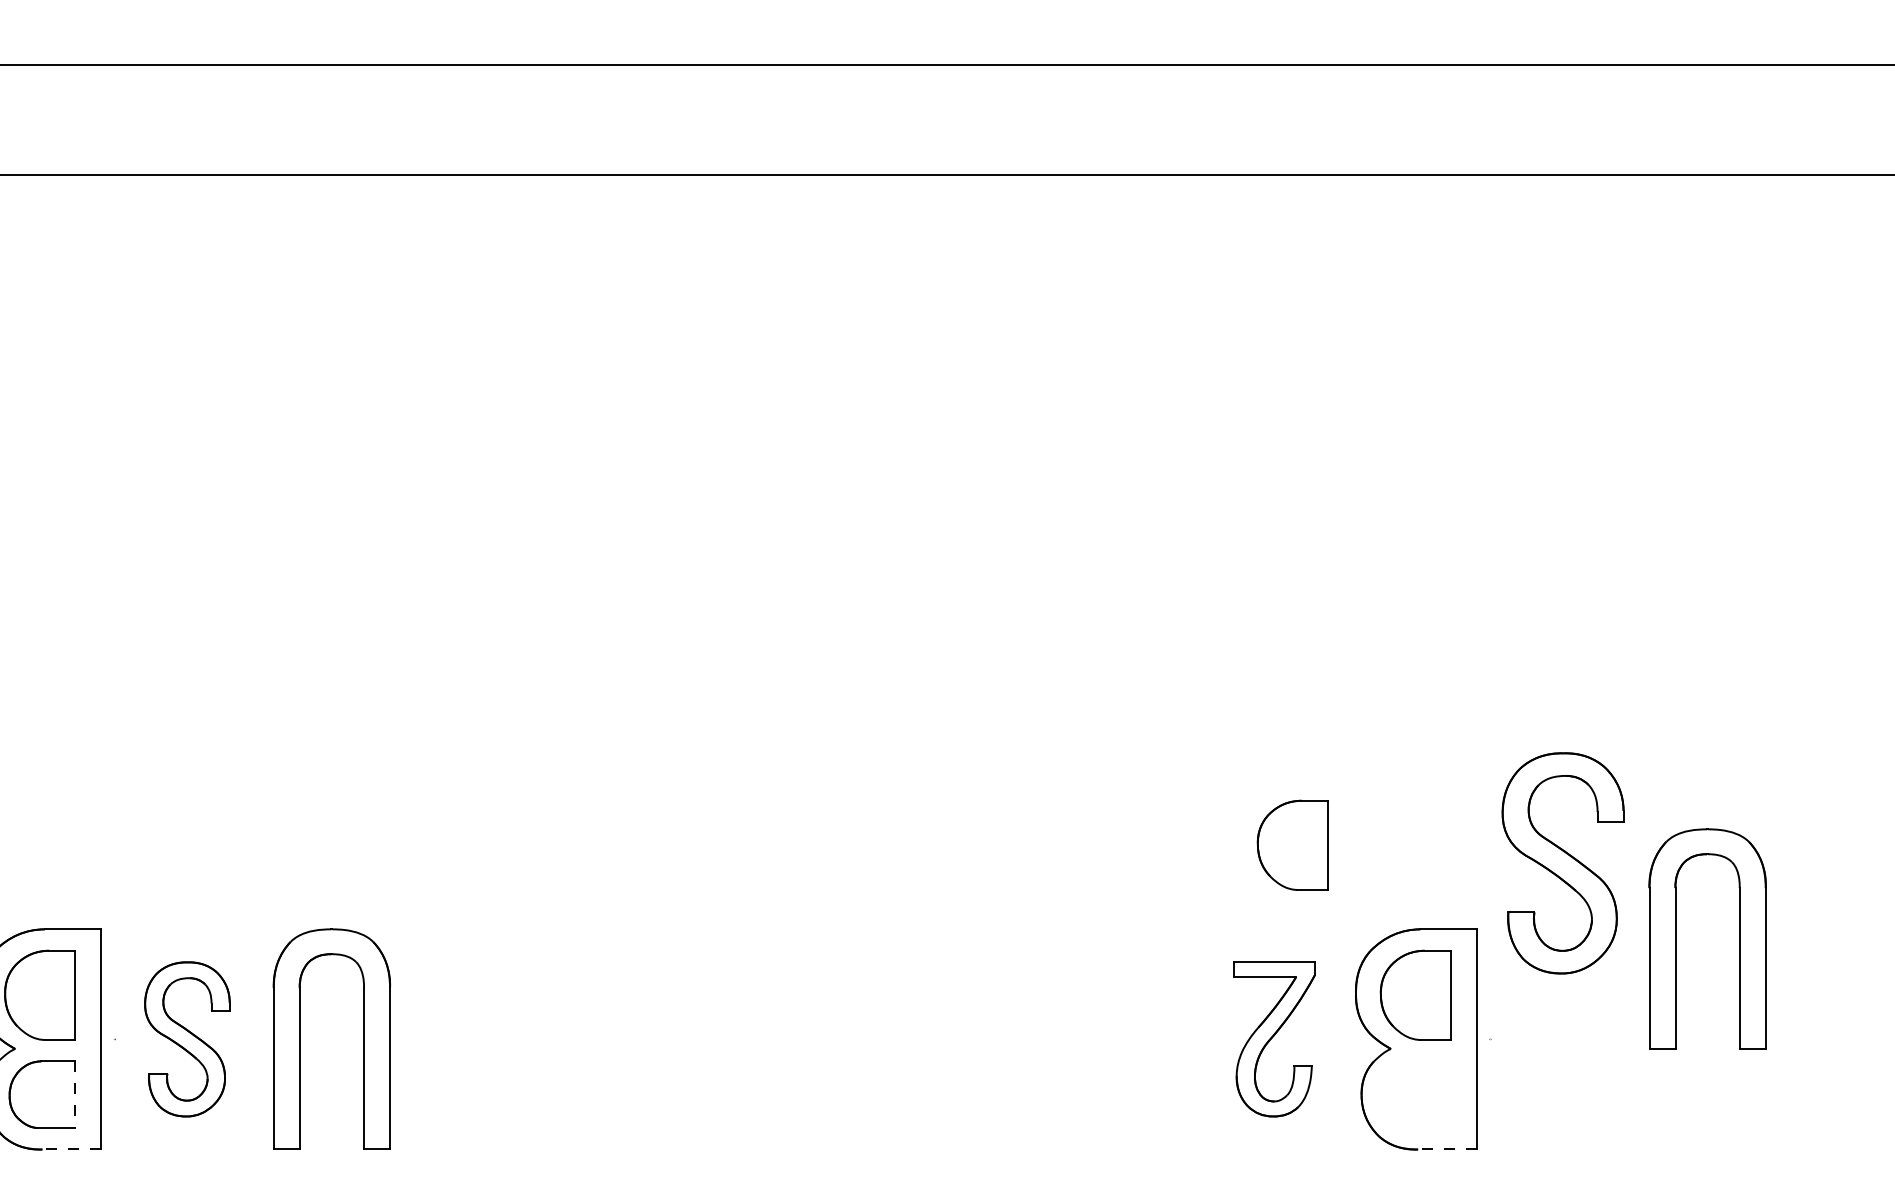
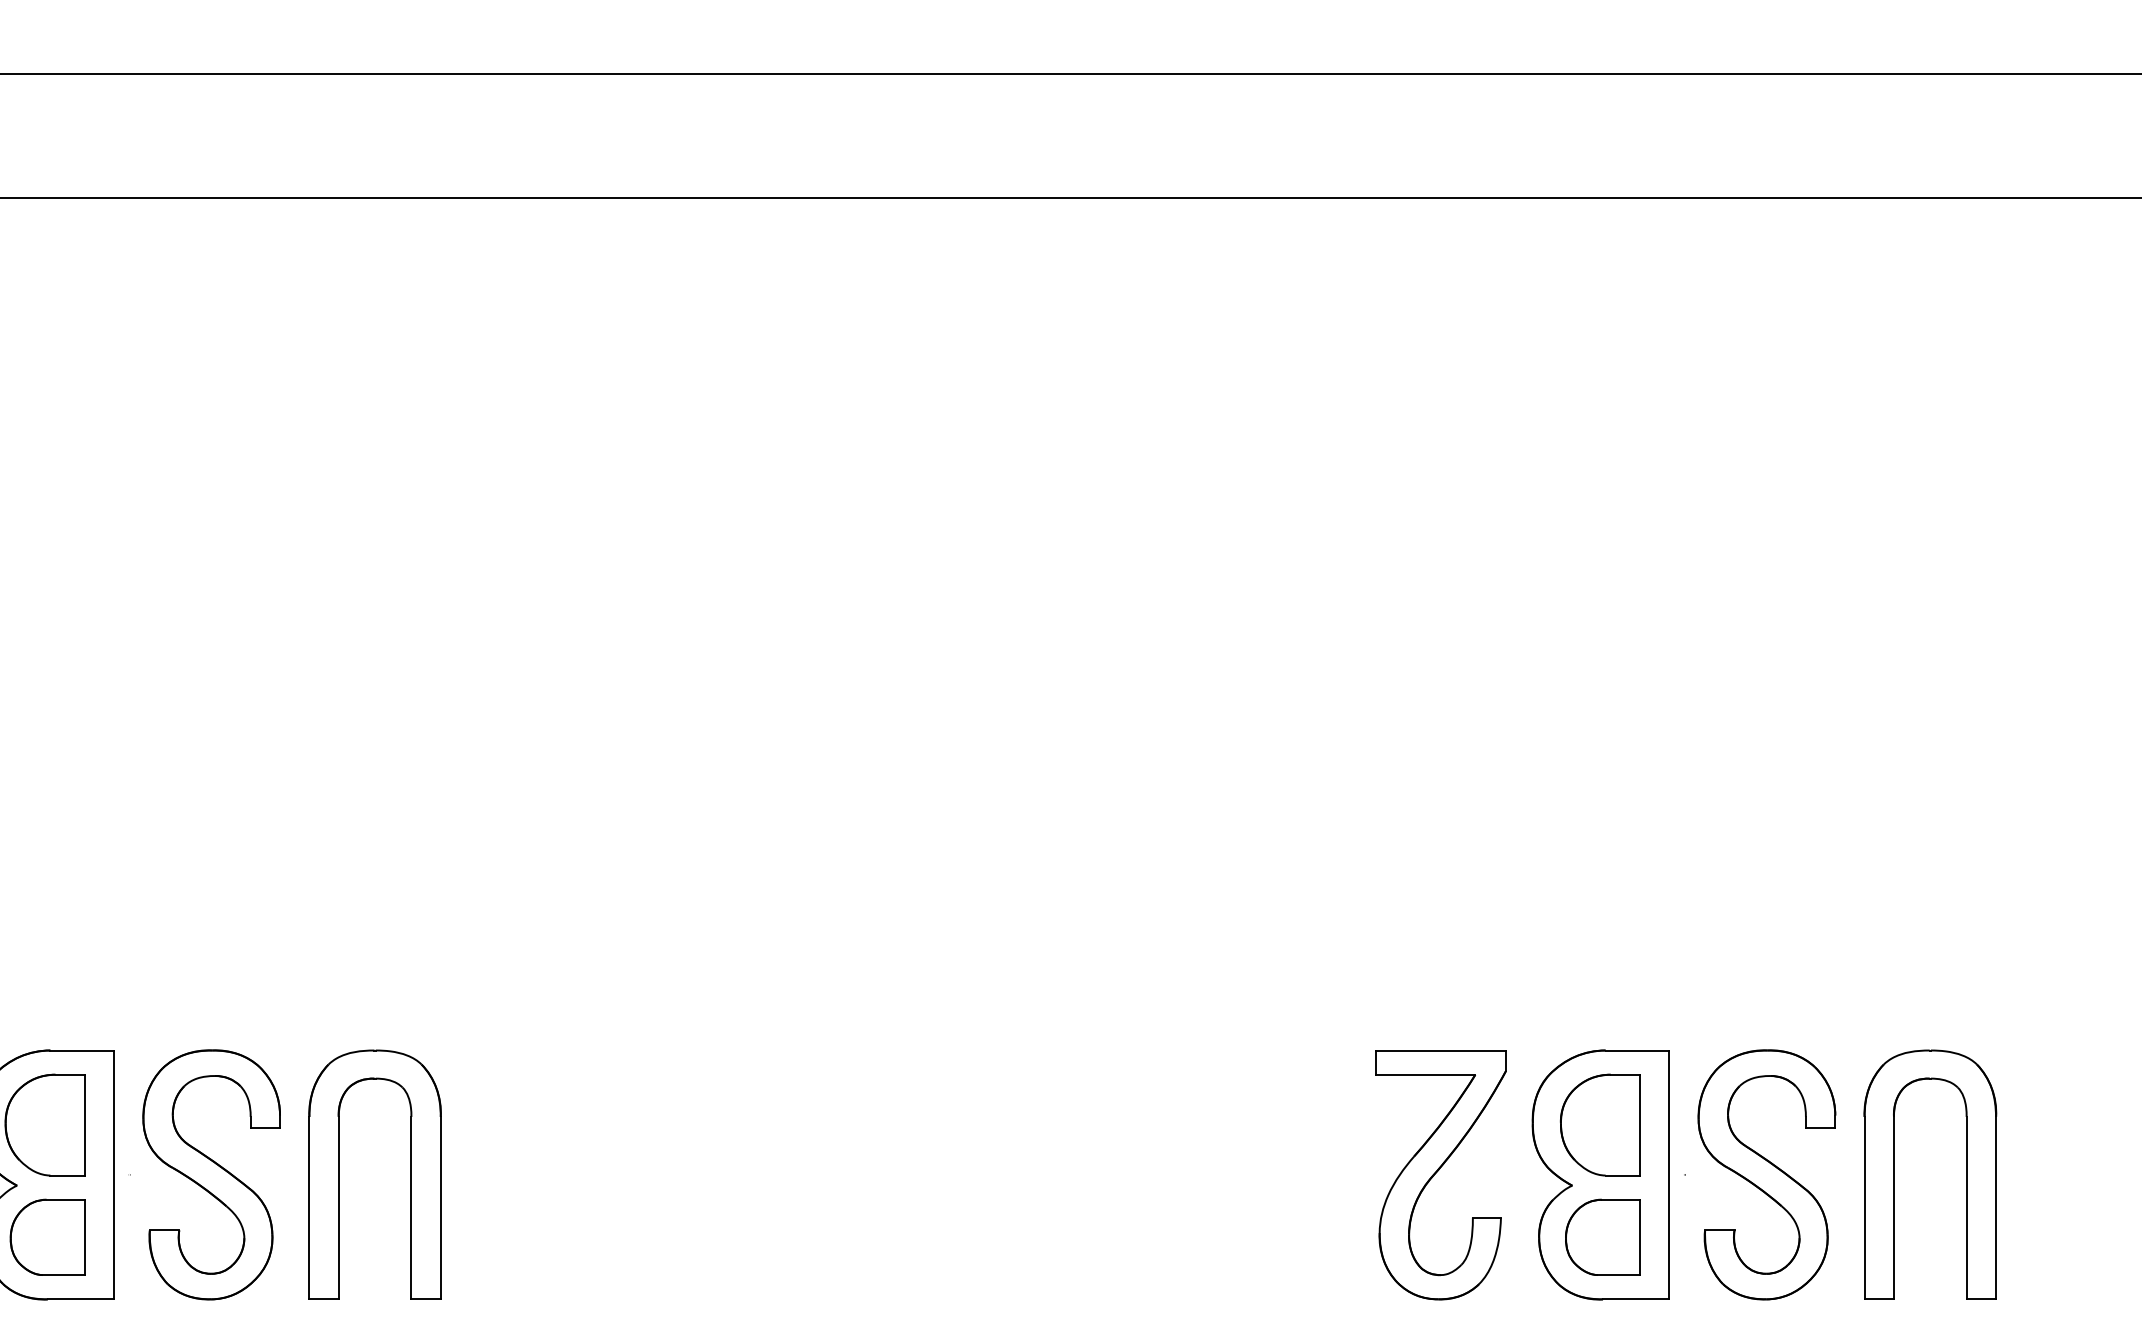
part: (1292, 844) -> (1461, 954), removed
part: (1562, 863) -> (1766, 1175), moved
part: (1676, 938) -> (1895, 1173), moved
part: (187, 1039) -> (211, 1175), size x1.43
part: (1274, 1039) -> (1440, 1175), size x1.43
part: (1417, 1094) -> (1602, 1237), added
line: (75, 1095) -> (85, 1238), dashed -> solid
line: (71, 1149) -> (80, 1299), dashed -> solid
line: (1446, 1149) -> (1635, 1299), dashed -> solid

